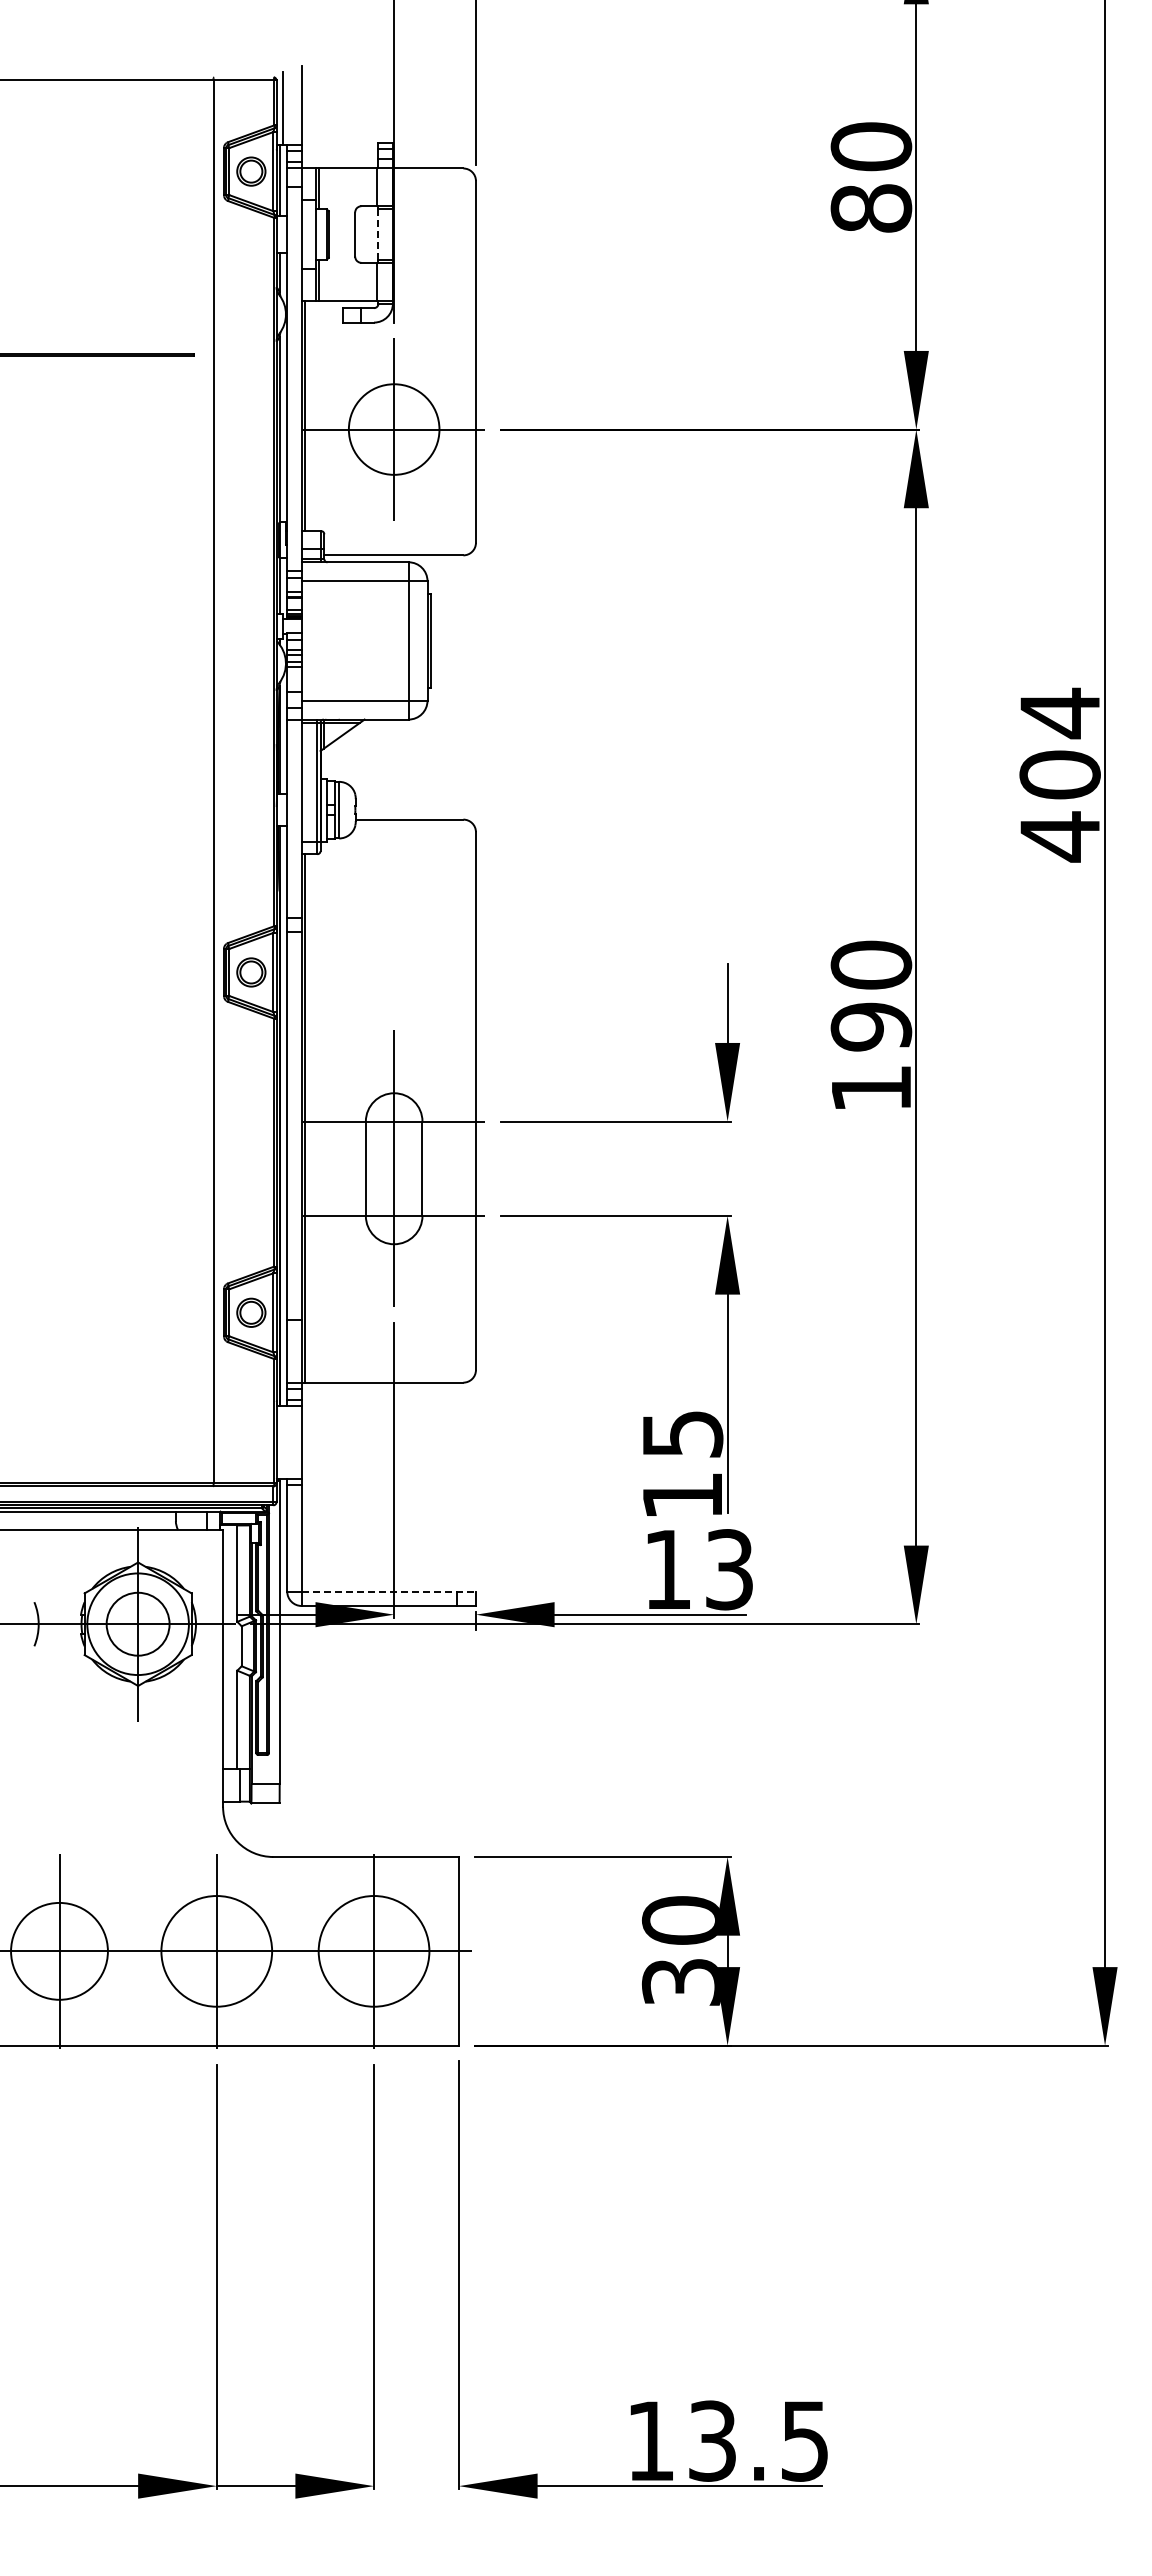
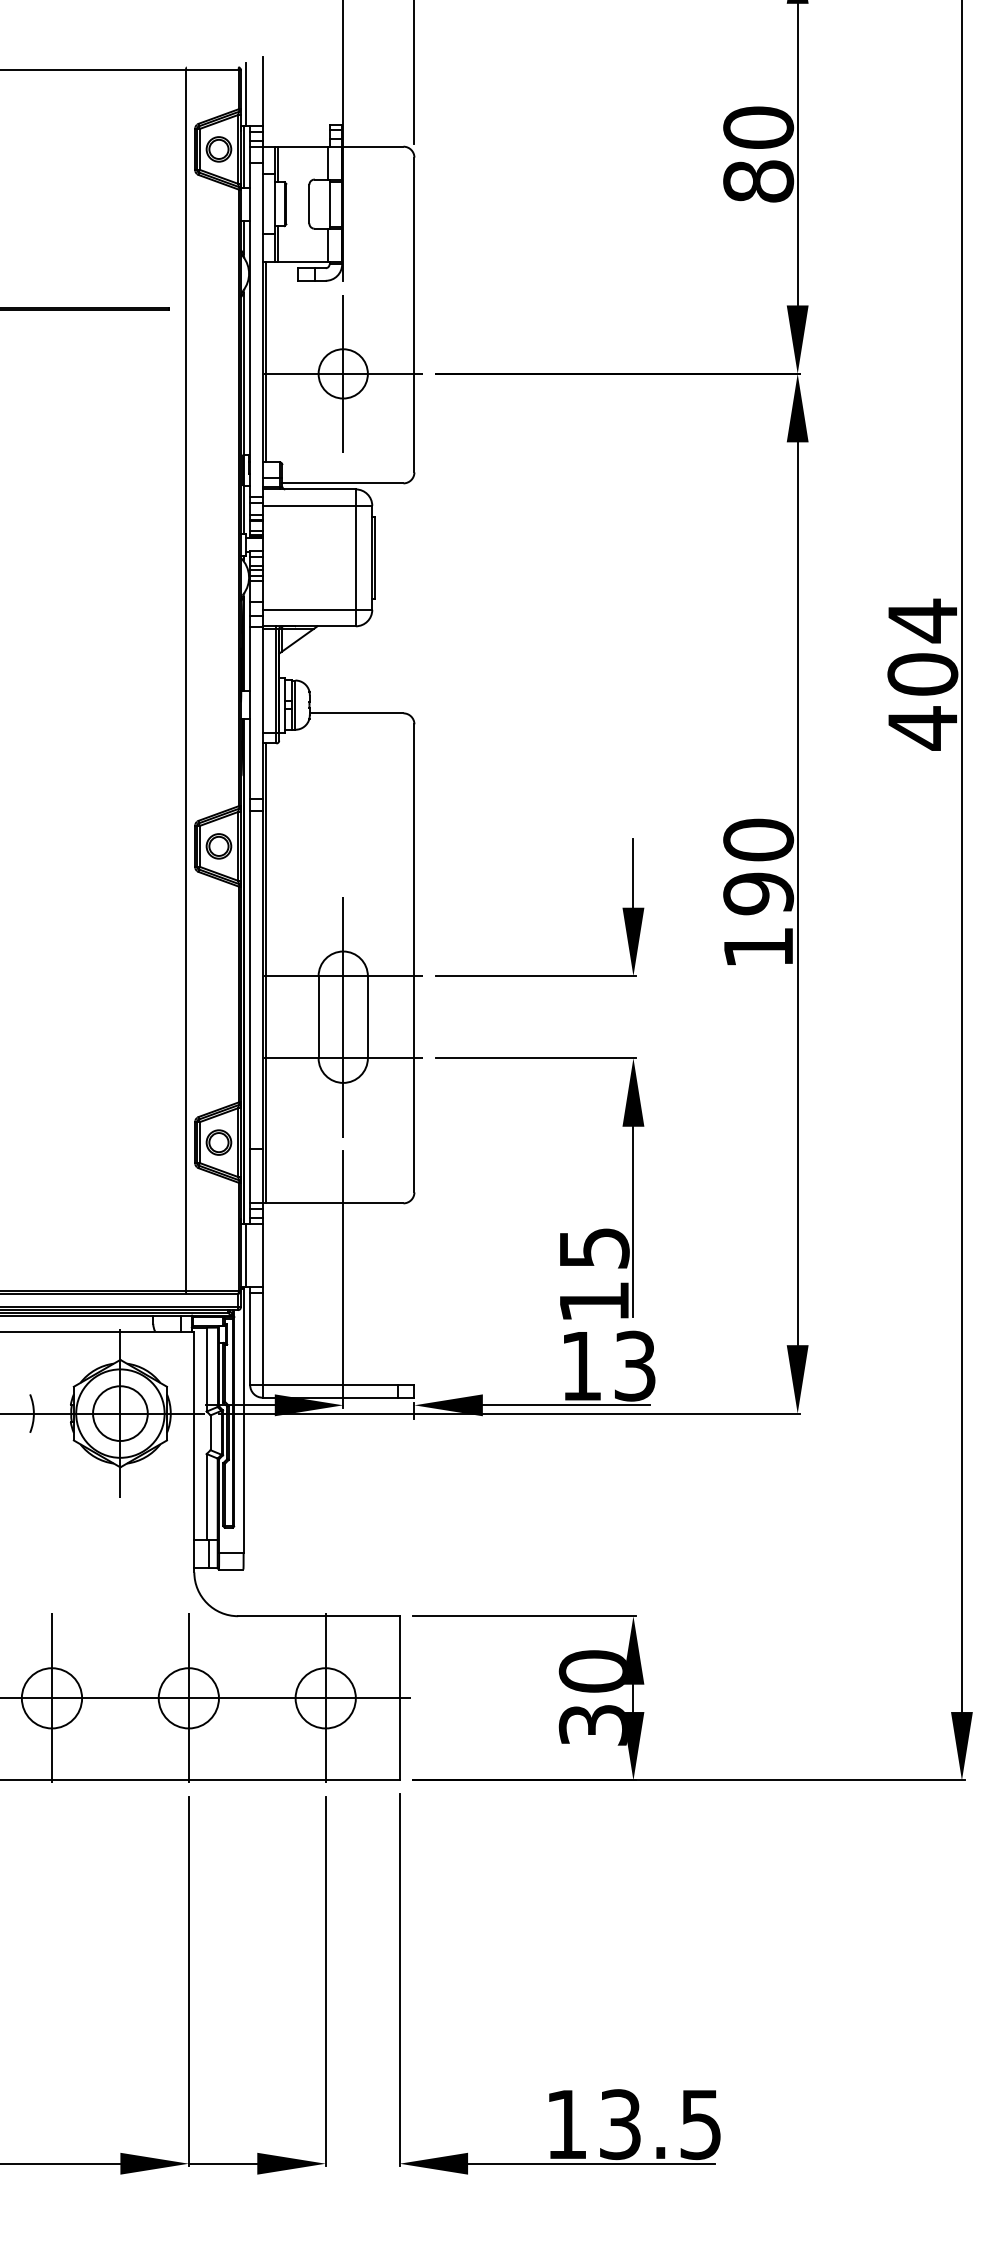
line: (378, 234) -> (329, 204), dashed -> solid
circle: (393, 429) -> (342, 373), size x0.62
line: (282, 1441) -> (246, 1254), added
line: (389, 1591) -> (339, 1385), dashed -> solid
circle: (59, 1950) -> (51, 1697), size x0.71
circle: (216, 1950) -> (188, 1697), size x0.62
circle: (373, 1950) -> (325, 1697), size x0.62

